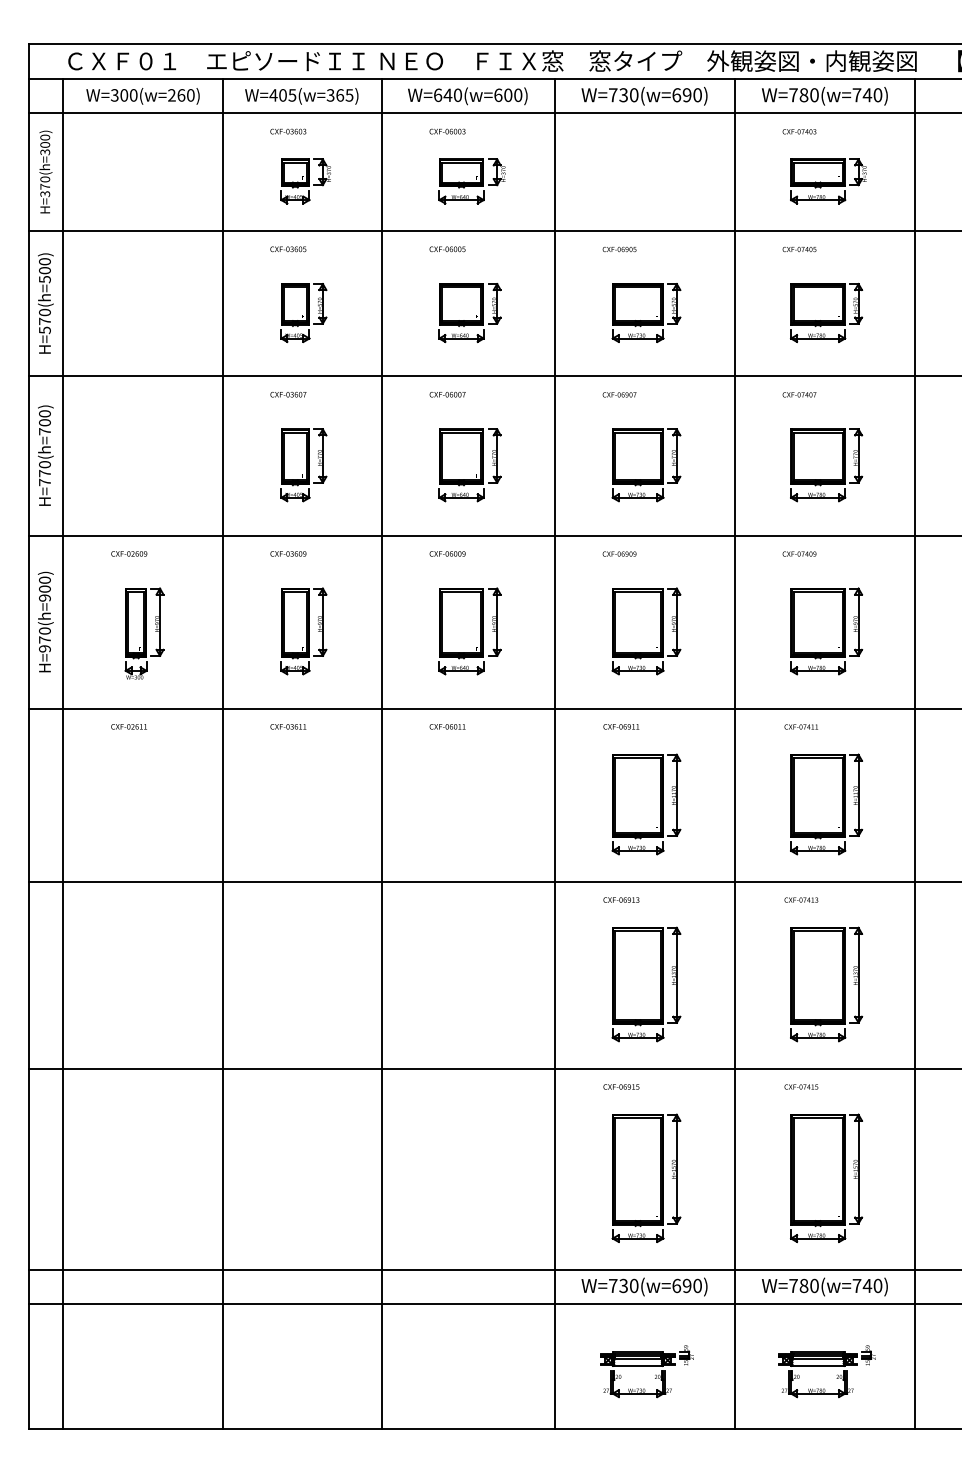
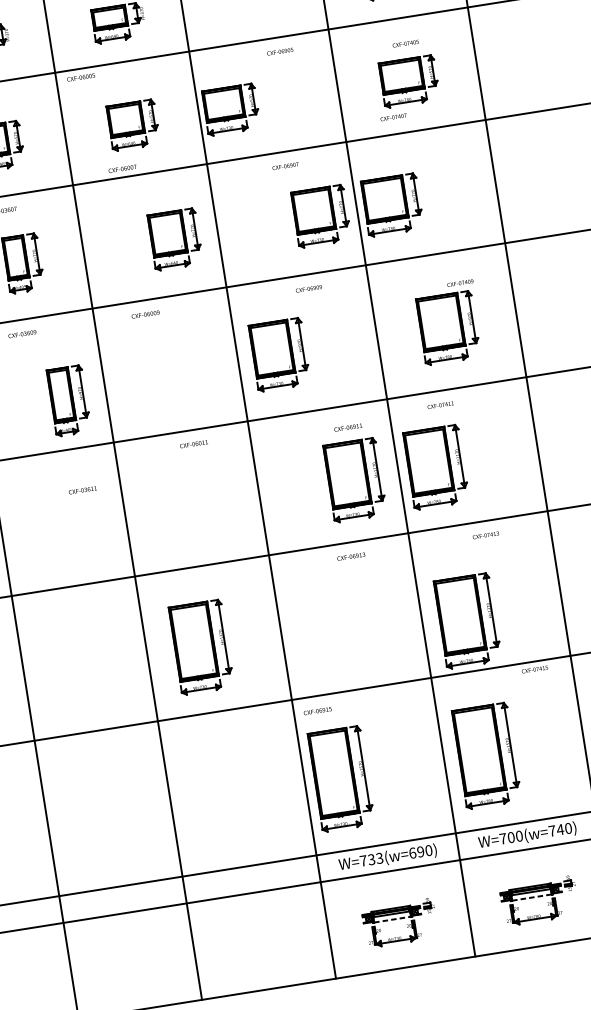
text: (447, 249) -> (81, 77), moved
text: (619, 249) -> (280, 51), moved
text: (799, 249) -> (405, 43), moved
part: (646, 312) -> (231, 109), moved
text: (447, 394) -> (122, 168), moved
text: (619, 394) -> (285, 165), moved
text: (799, 394) -> (393, 117), moved
part: (469, 465) -> (174, 239), moved
part: (646, 465) -> (321, 216), moved
part: (826, 465) -> (392, 205), moved
text: (619, 553) -> (308, 288), moved
text: (799, 553) -> (460, 282), moved
part: (303, 631) -> (68, 401), moved
part: (469, 631) -> (172, 371), removed
part: (646, 631) -> (279, 354), moved
text: (288, 726) -> (82, 490), moved
text: (447, 726) -> (193, 443), moved
text: (621, 726) -> (348, 427), moved
part: (646, 804) -> (355, 480), moved
part: (826, 804) -> (436, 467), moved
text: (621, 899) -> (351, 556), moved
text: (801, 899) -> (485, 534), moved
part: (646, 984) -> (201, 647), moved
part: (826, 984) -> (467, 621), moved
text: (621, 1086) -> (317, 710), moved
text: (801, 1086) -> (534, 669), moved
part: (646, 1177) -> (341, 778), moved
part: (826, 1178) -> (486, 756), moved
text: (633, 1285) -> (379, 858), W=730(w=690) -> W=733(w=690)
text: (803, 1285) -> (510, 837), W=780(w=740) -> W=700(w=740)
line: (638, 1365) -> (392, 919), solid -> dashed
line: (818, 1365) -> (532, 897), solid -> dashed

